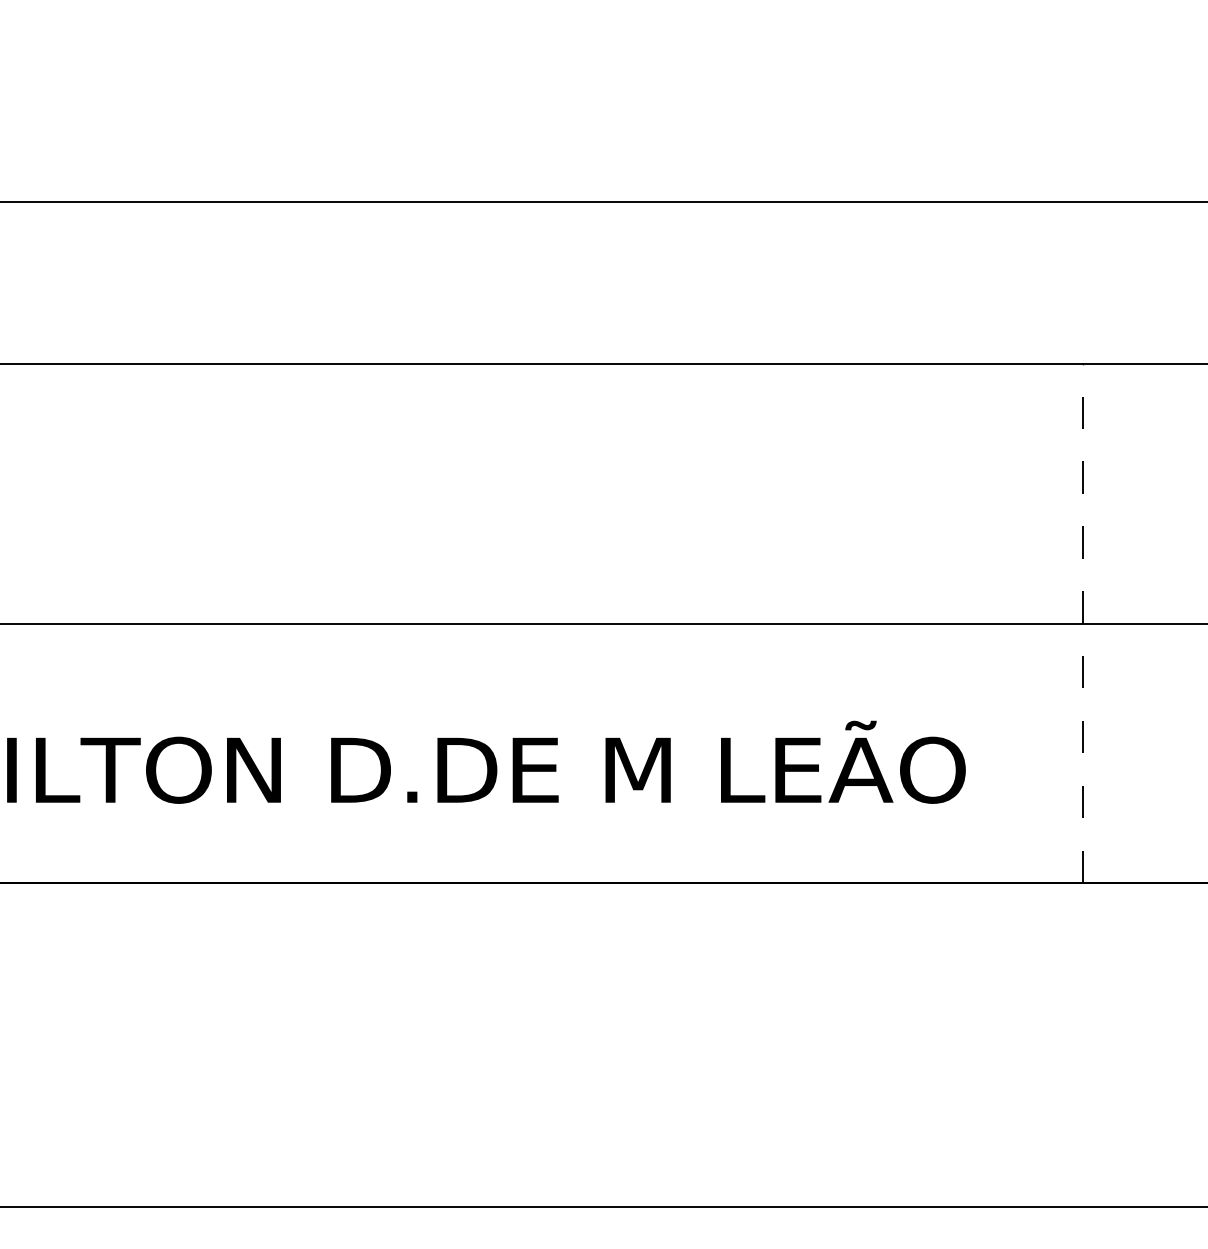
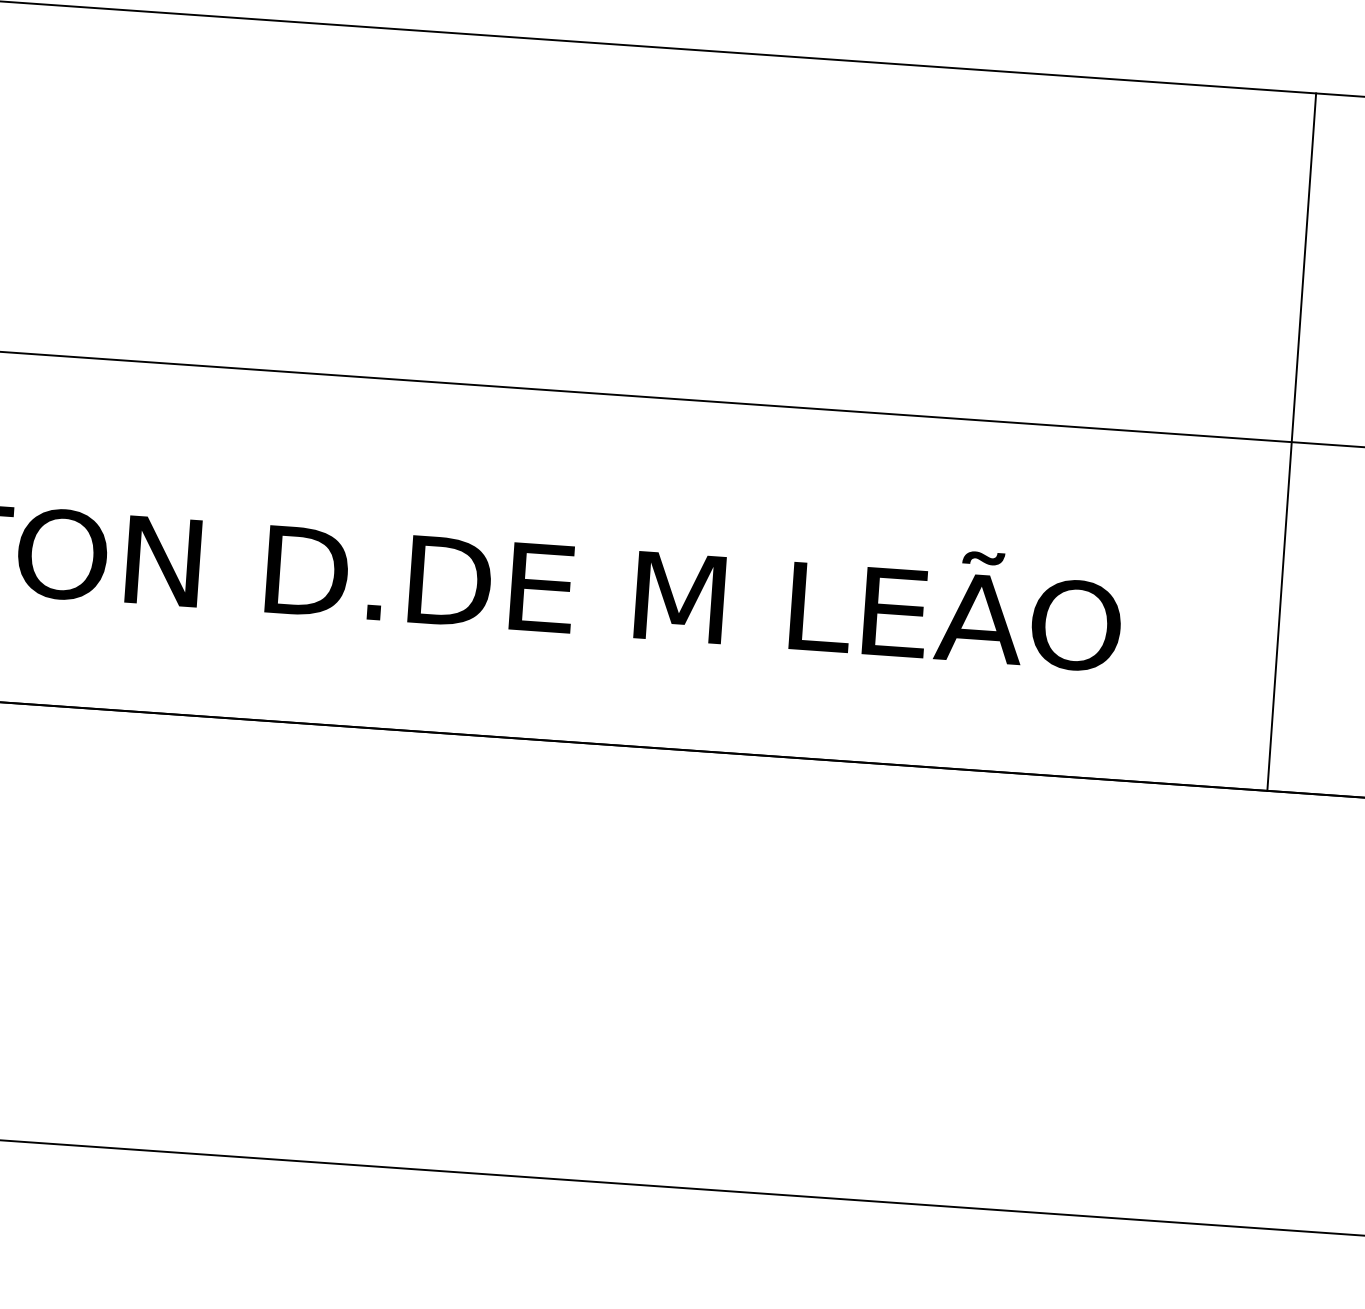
line: (1082, 623) -> (1291, 442), dashed -> solid

